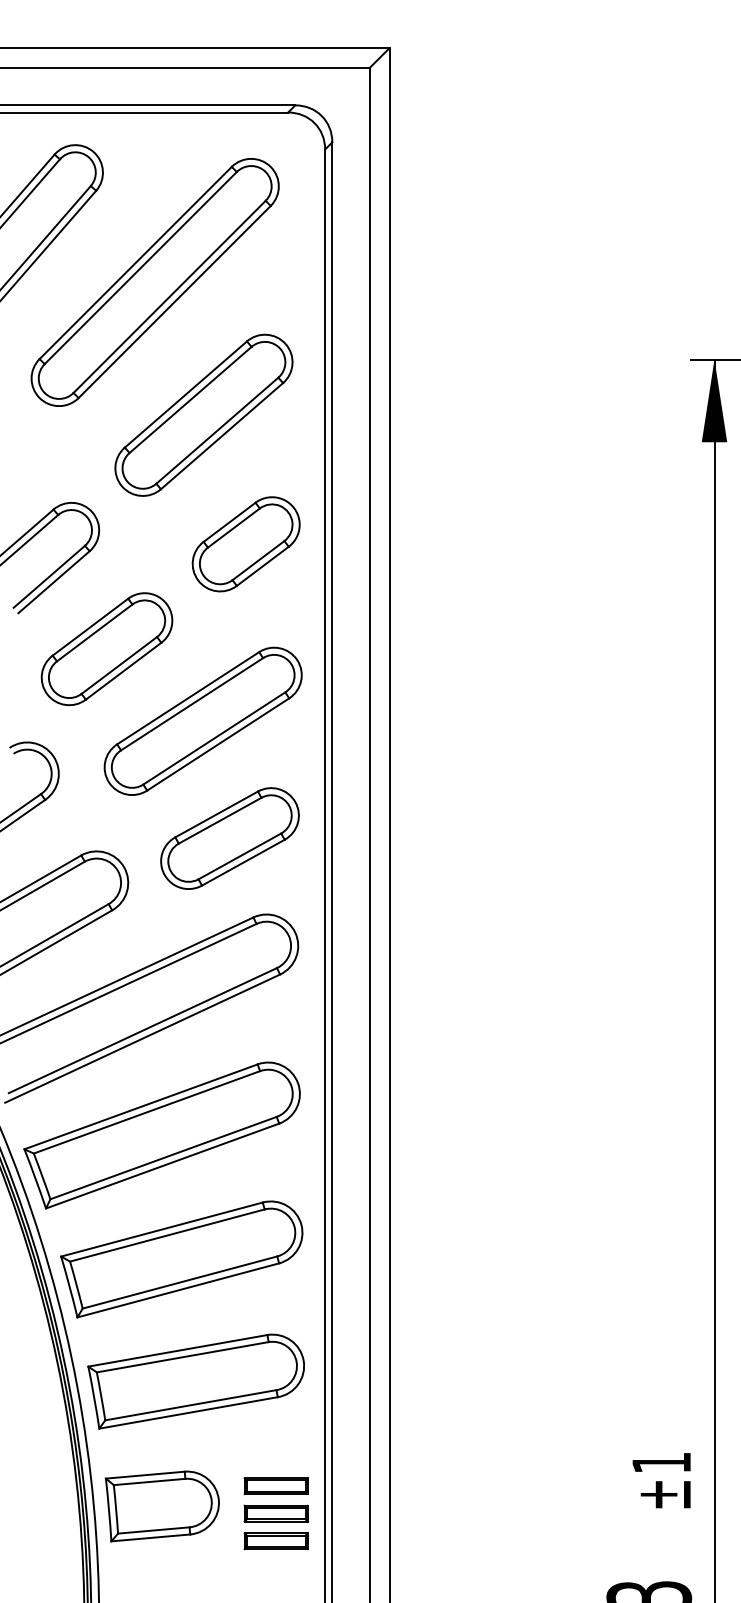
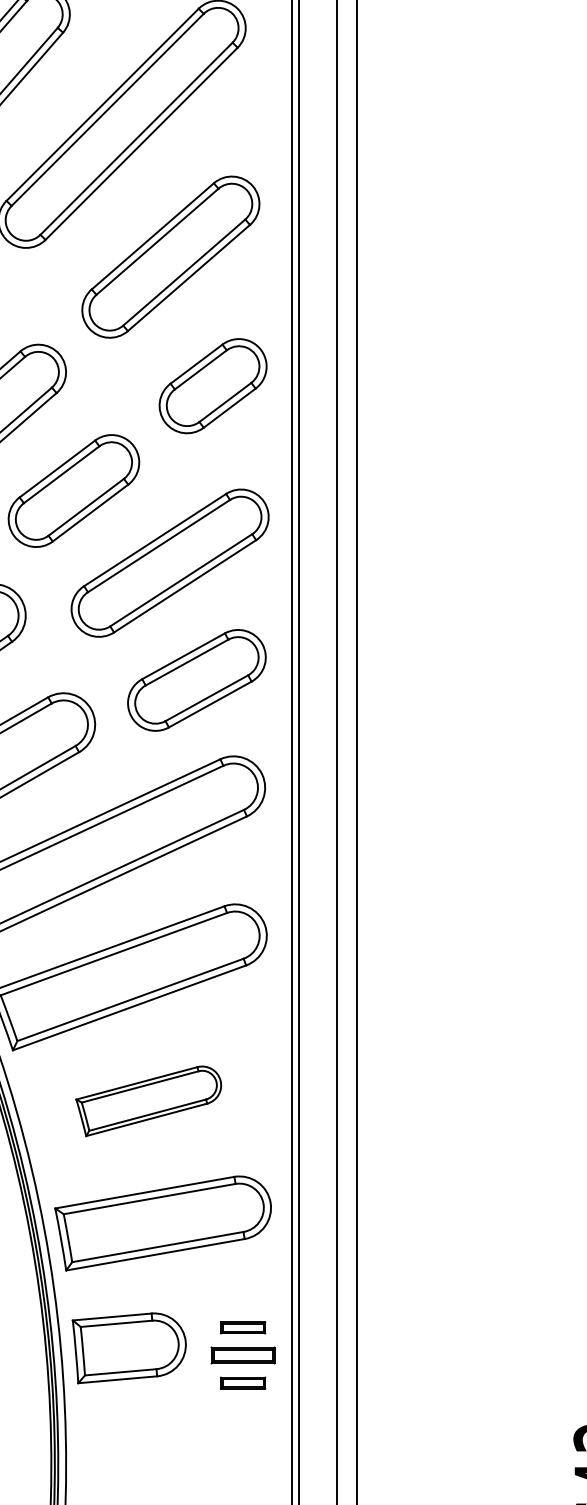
part: (181, 1259) -> (148, 1101), size x0.6
part: (275, 1485) -> (242, 1327), size x0.7
part: (275, 1541) -> (242, 1383), size x0.7

